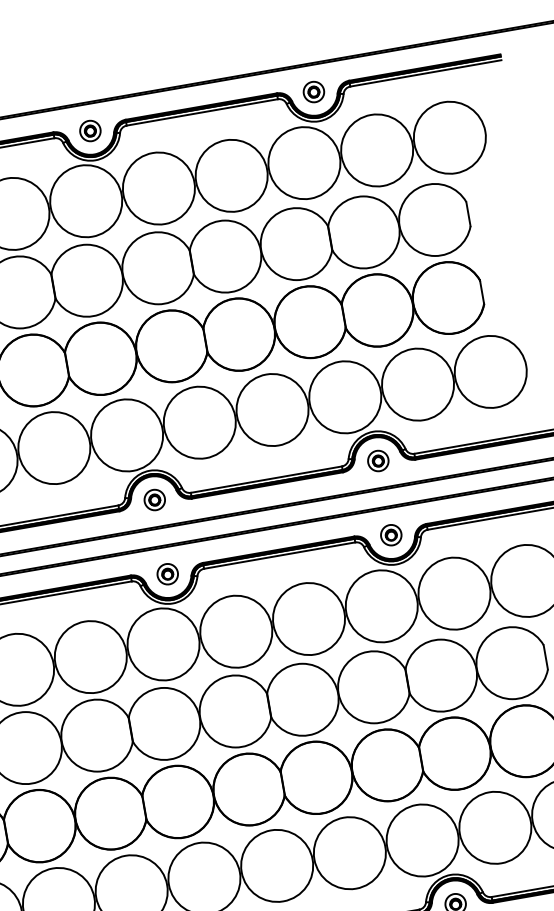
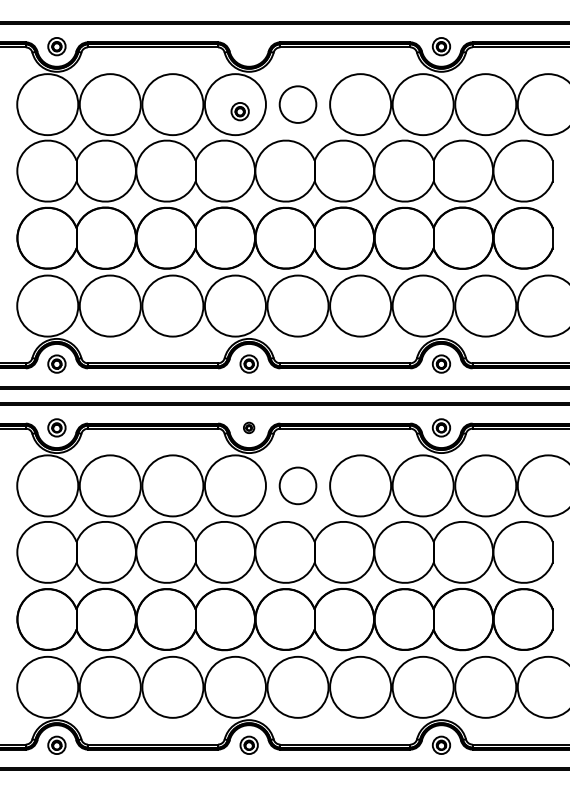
part: (89, 131) -> (239, 111), moved
circle: (158, 188) -> (297, 104), size x0.6
part: (166, 573) -> (248, 427), size x0.6
circle: (235, 631) -> (297, 485), size x0.6

